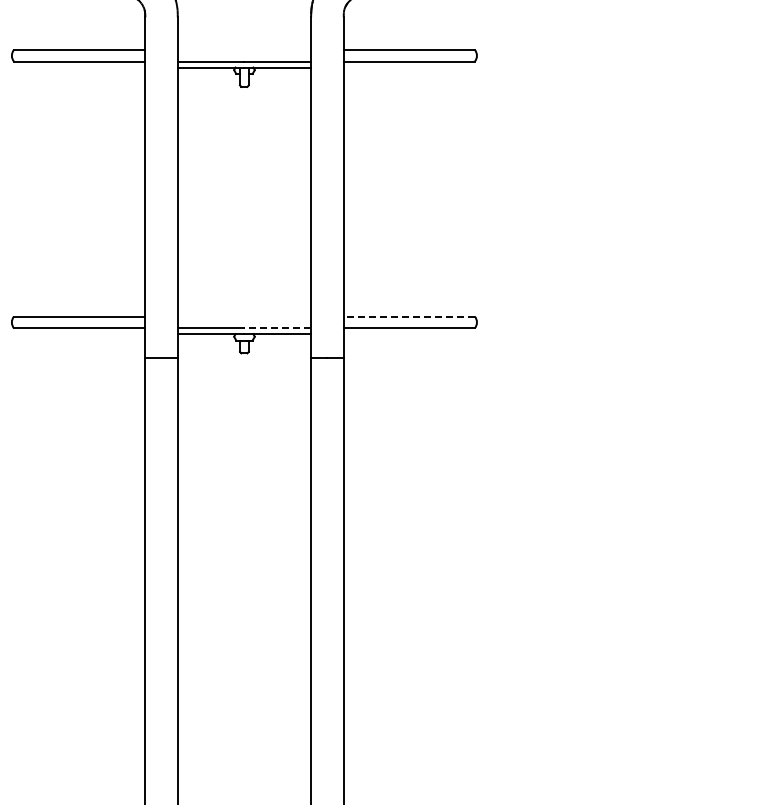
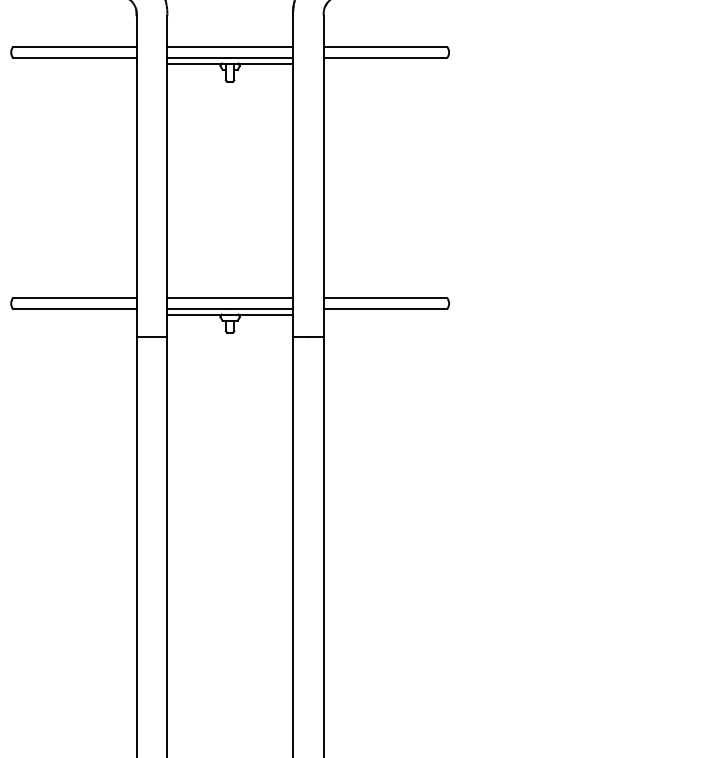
line: (244, 49) -> (230, 46), added
line: (244, 316) -> (230, 298), added
line: (409, 316) -> (385, 298), dashed -> solid
line: (277, 328) -> (261, 309), dashed -> solid

